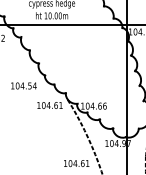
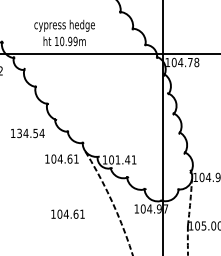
text: (57, 15) -> (72, 41), 10.00m -> 10.99m
text: (17, 86) -> (19, 133), 104.54 -> 134.54
text: (98, 105) -> (125, 159), 104.66 -> 101.41
text: (76, 162) -> (67, 213), moved

